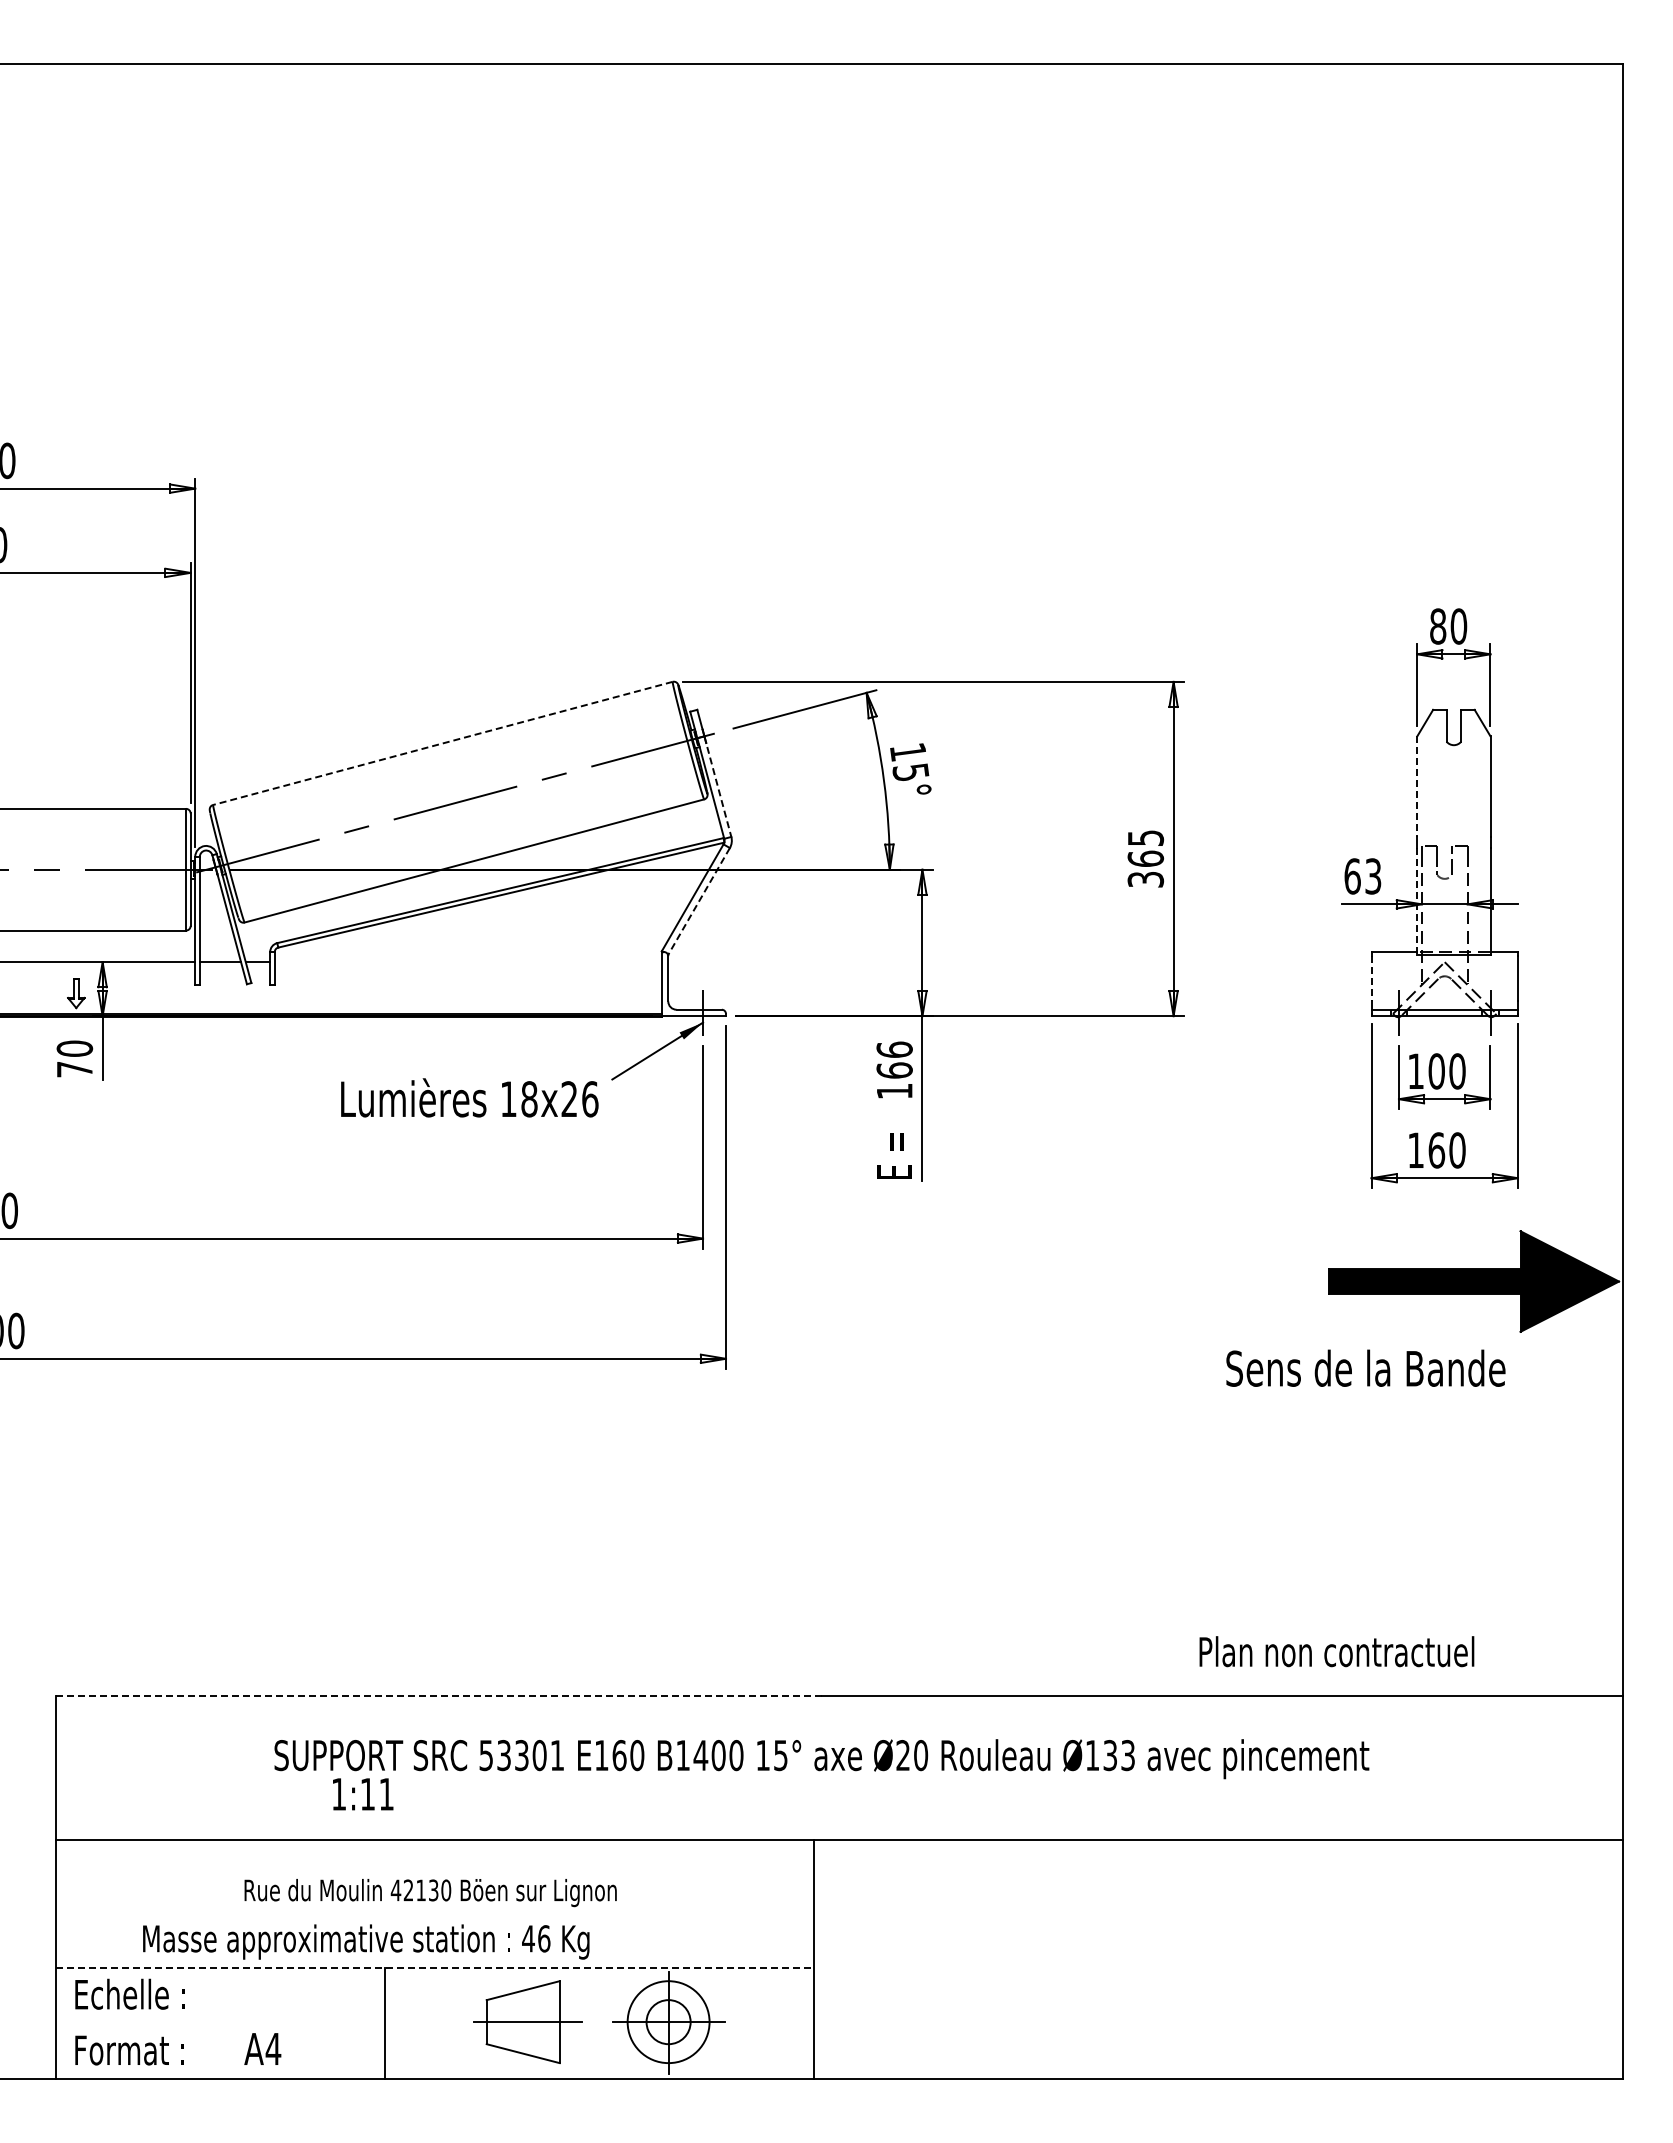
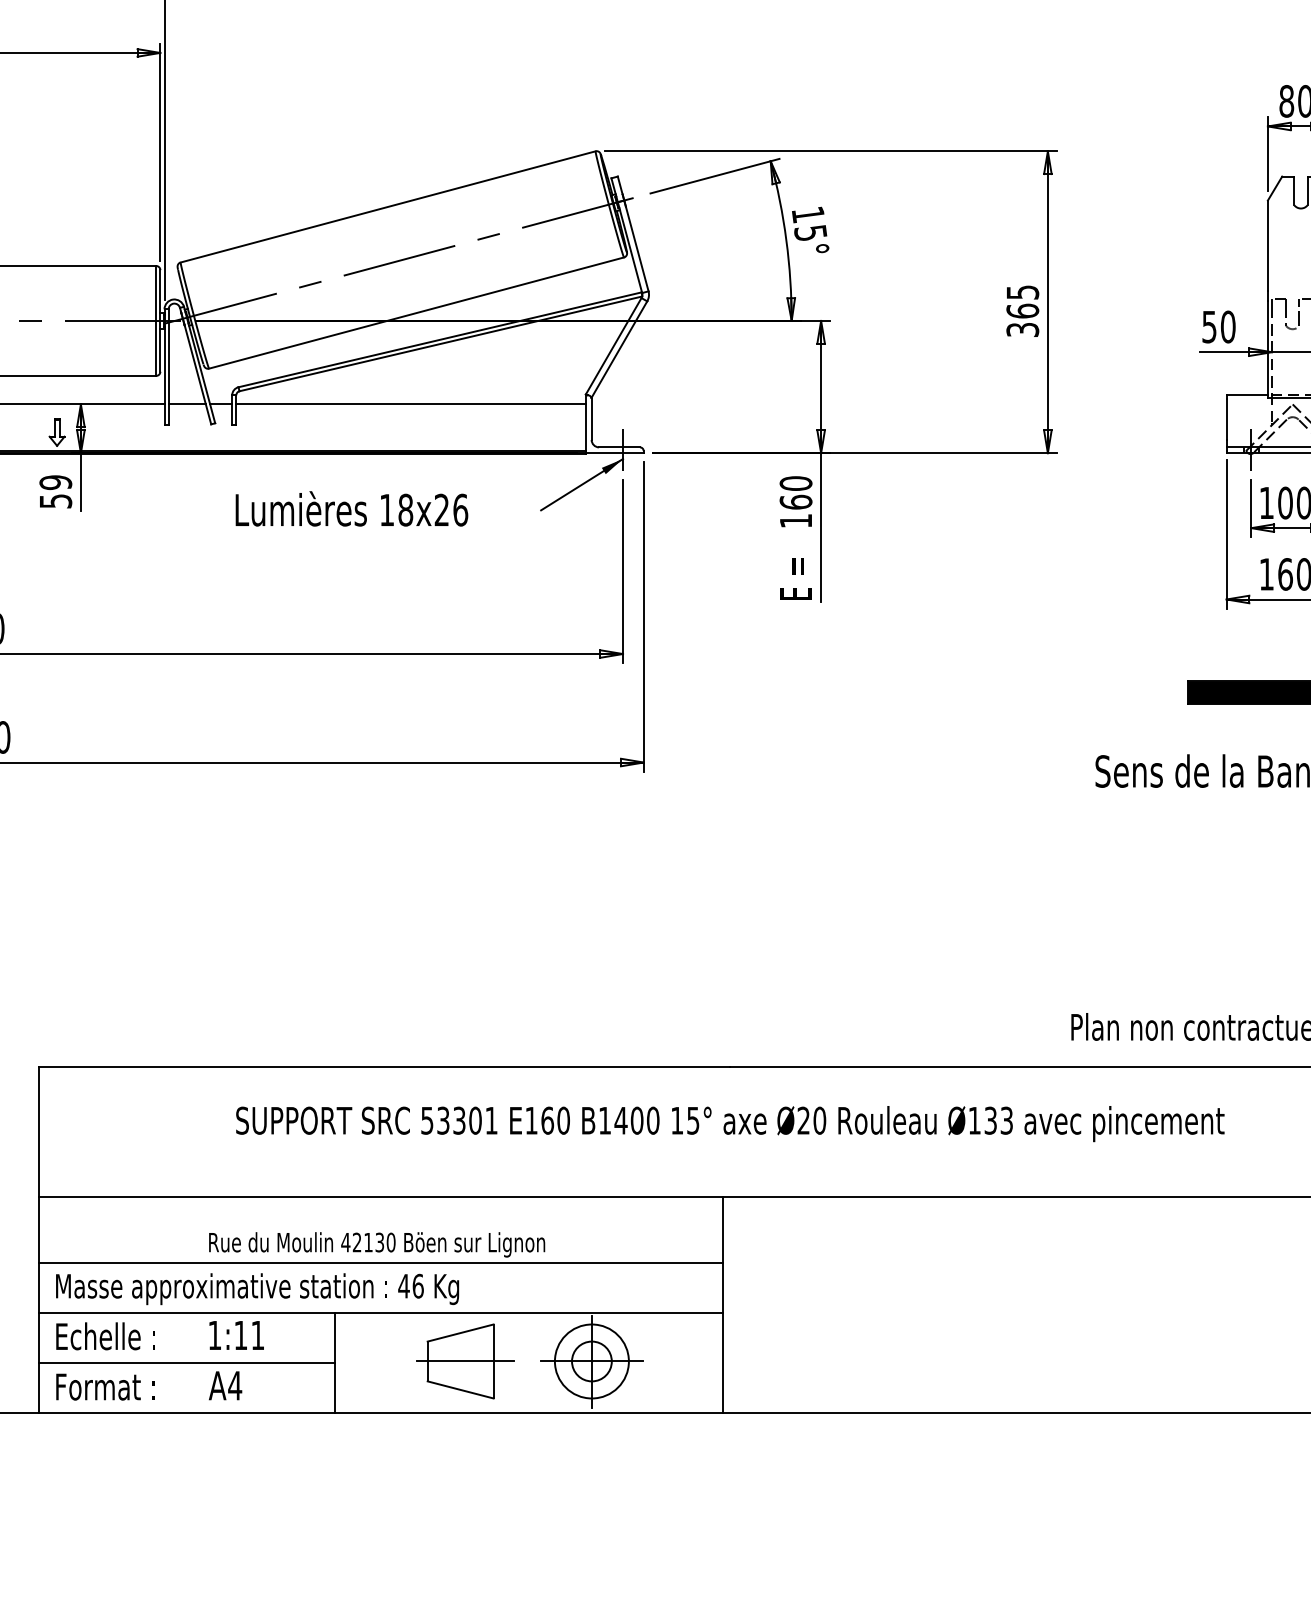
line: (442, 743) -> (387, 206), dashed -> solid
line: (718, 787) -> (636, 246), dashed -> solid
line: (1417, 787) -> (1268, 246), dashed -> solid
text: (1362, 876) -> (1218, 327), 63 -> 50
line: (699, 901) -> (619, 349), dashed -> solid
line: (1417, 901) -> (1268, 349), dashed -> solid
line: (467, 962) -> (410, 404), added
line: (1371, 978) -> (1226, 419), dashed -> solid
text: (894, 1049) -> (795, 483), 166 -> 160
text: (74, 1058) -> (55, 491), 70 -> 59
text: (469, 1097) -> (351, 508), moved
line: (439, 1696) -> (385, 1067), dashed -> solid
text: (363, 1794) -> (236, 1335), moved
line: (435, 1912) -> (381, 1262), added
text: (366, 1941) -> (257, 1288), moved
line: (435, 1967) -> (381, 1312), dashed -> solid
line: (220, 2023) -> (187, 1362), added

